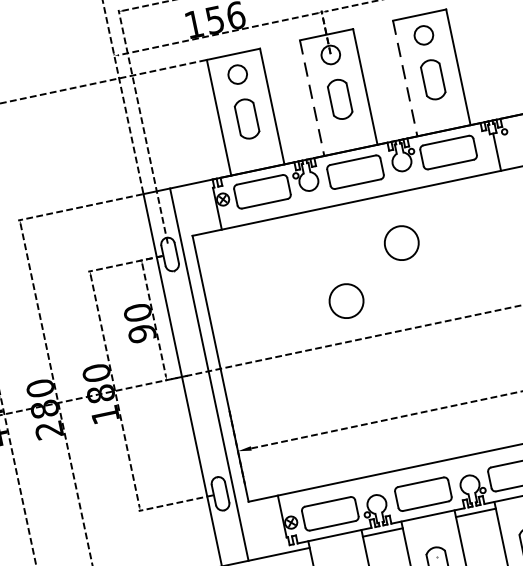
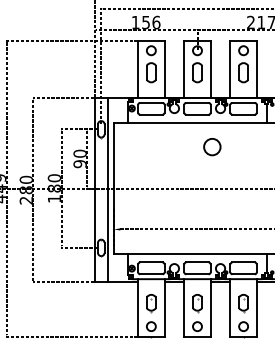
line: (405, 78) -> (230, 69), dashed -> solid
line: (312, 98) -> (184, 69), dashed -> solid
circle: (347, 301) -> (180, 169), removed

